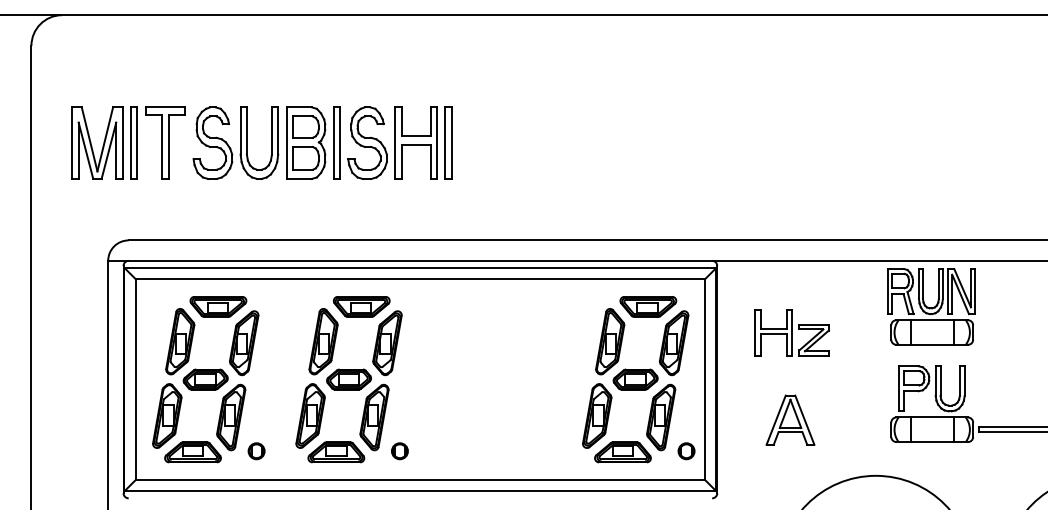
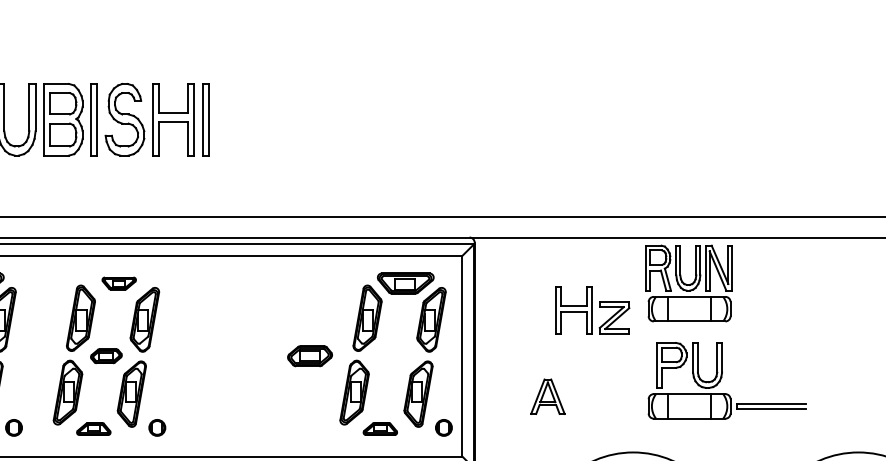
part: (361, 306) -> (118, 283), size x0.6
part: (791, 332) -> (591, 310), moved
part: (348, 379) -> (105, 356), size x0.7
part: (635, 379) -> (309, 356), moved
part: (790, 419) -> (547, 396), size x0.7
part: (336, 452) -> (93, 429), size x0.6
part: (622, 452) -> (379, 429), size x0.6

